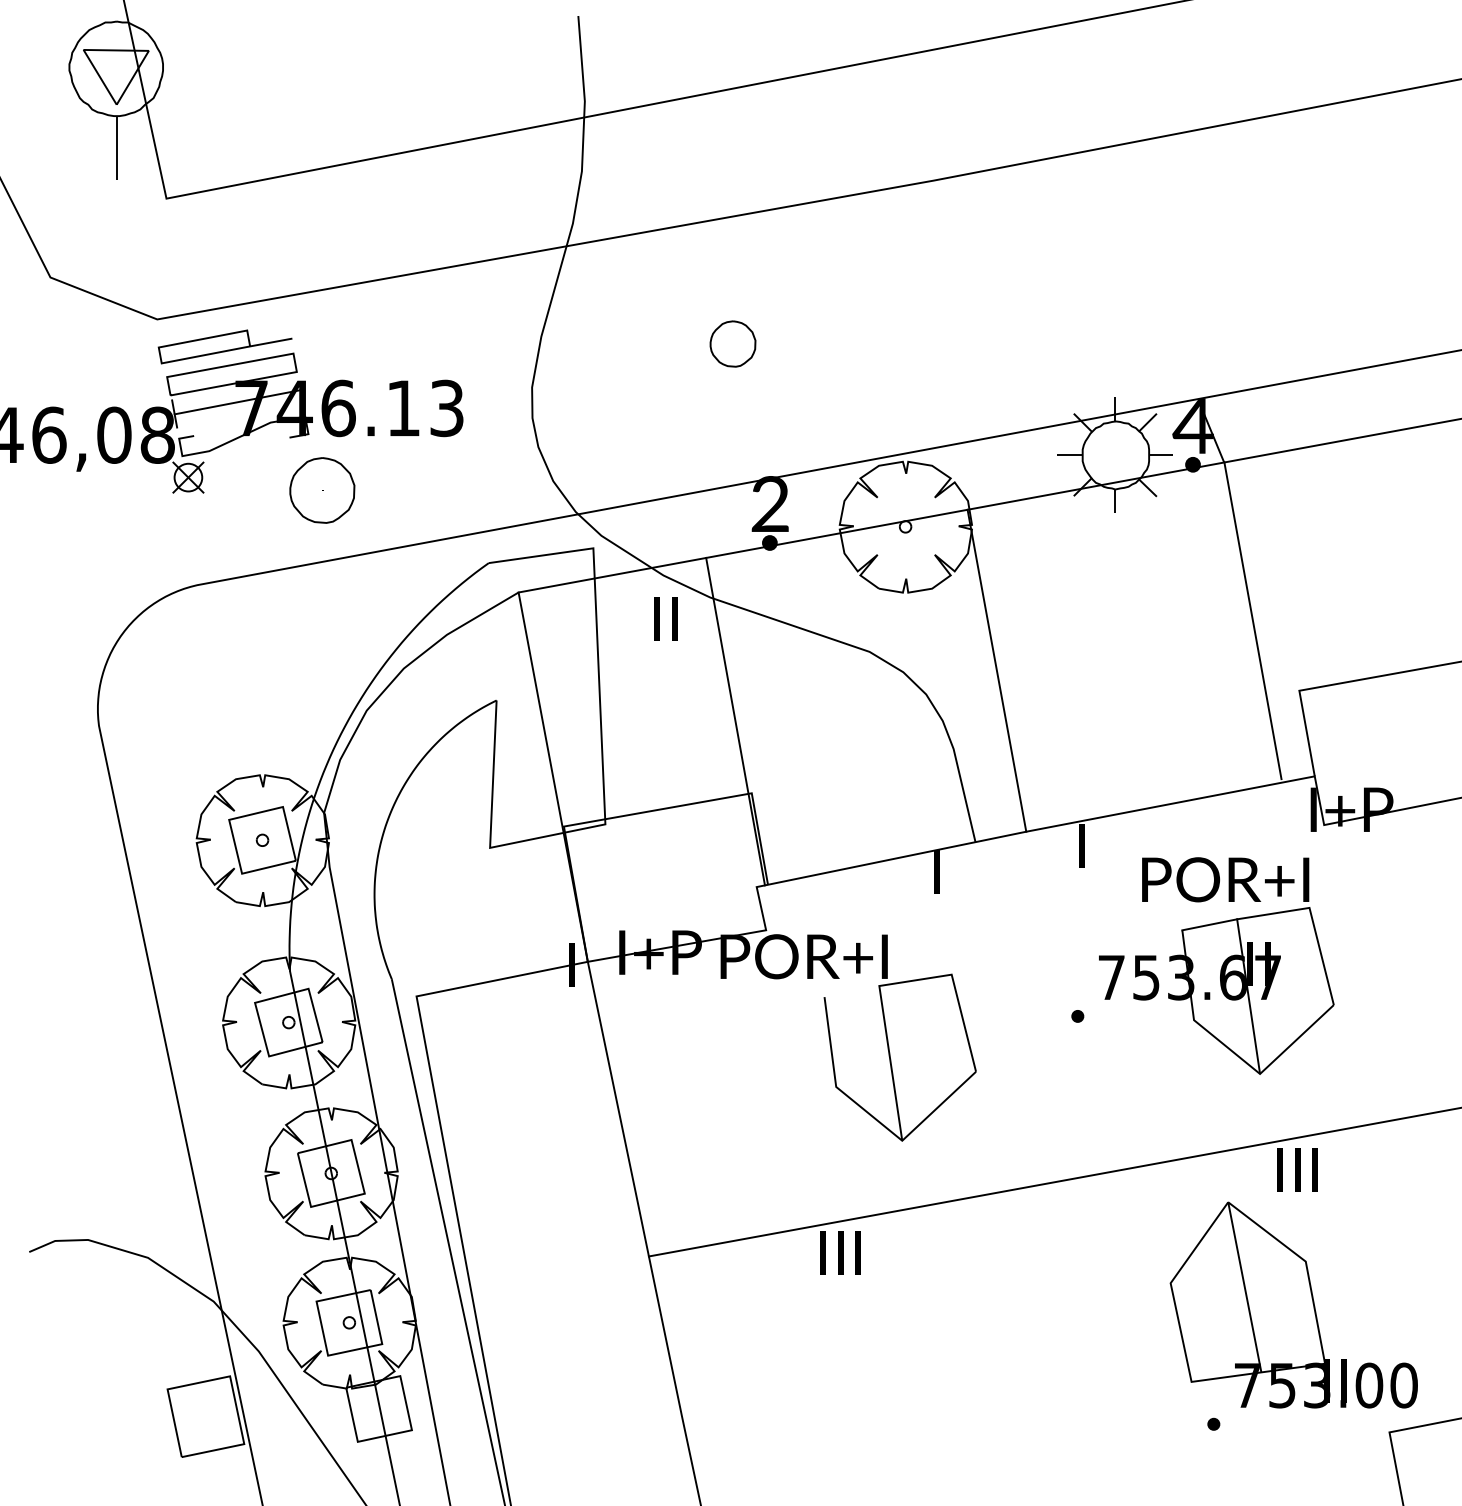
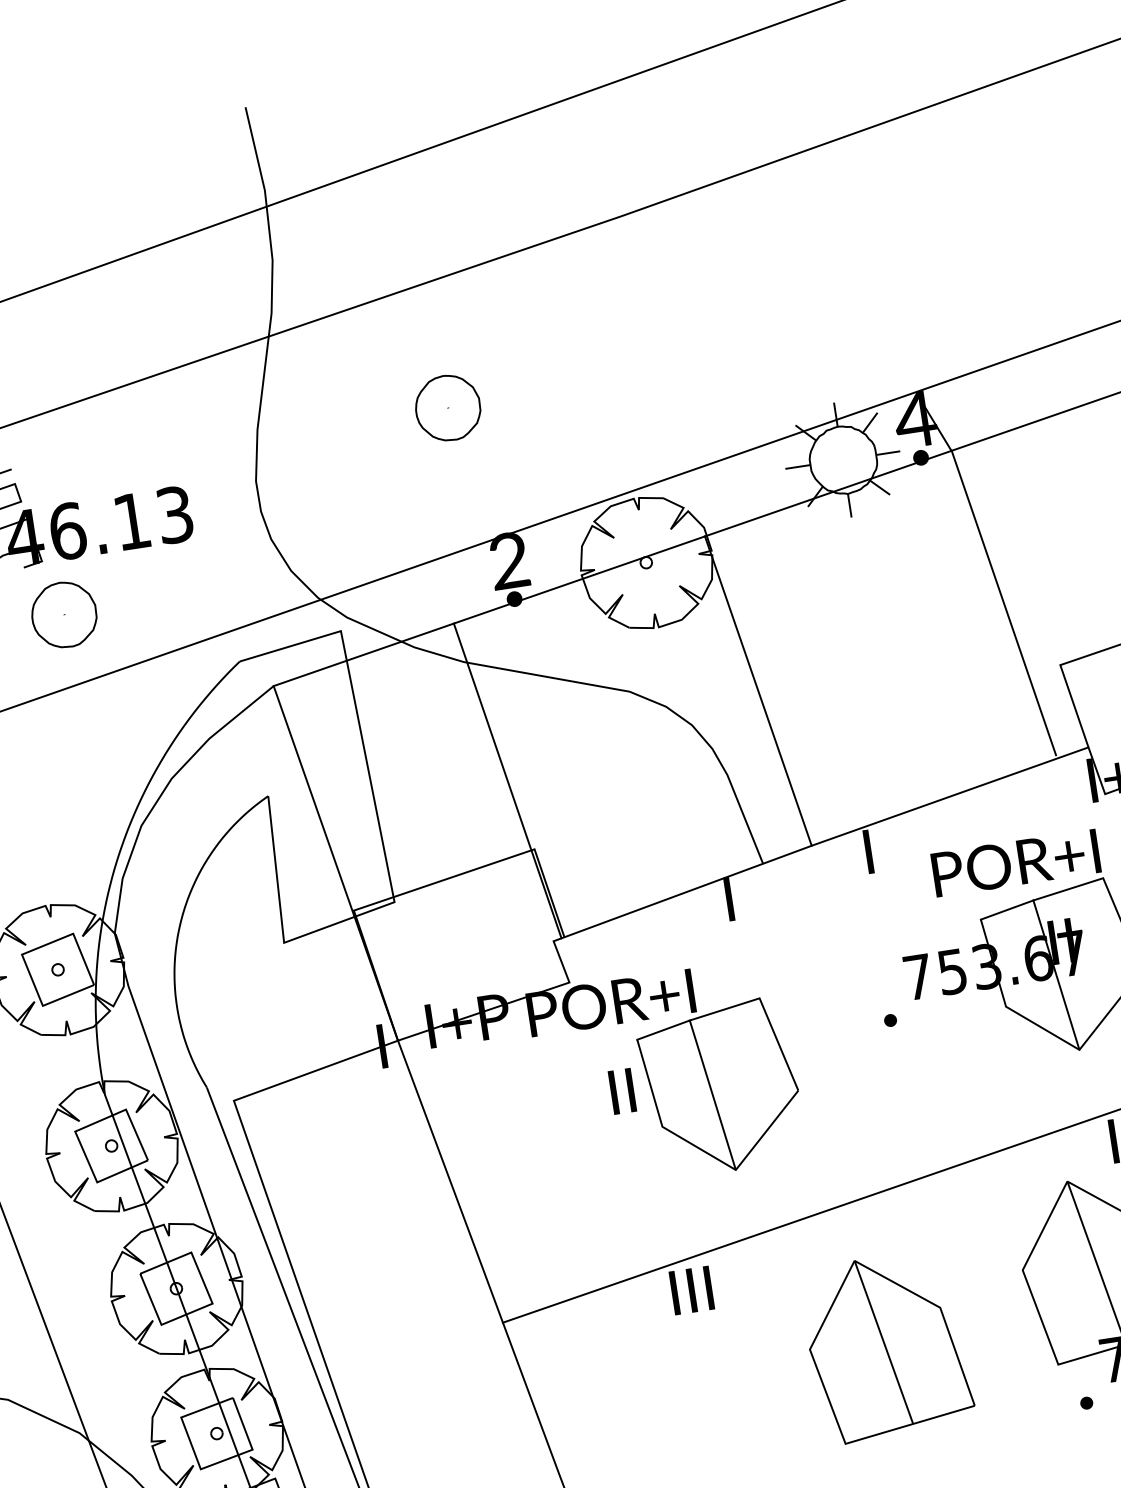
part: (732, 343) -> (447, 407), size x1.43
text: (665, 618) -> (621, 1091), moved
line: (851, 991) -> (663, 1030), added
part: (1025, 1338) -> (887, 1346), added

